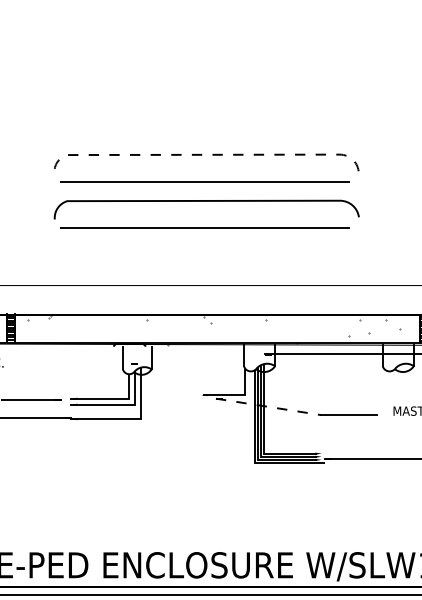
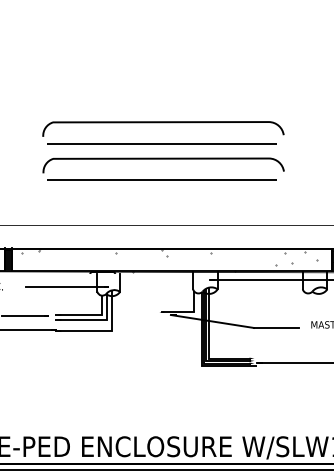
line: (205, 154) -> (162, 121), dashed -> solid
line: (83, 363) -> (66, 287), added
line: (269, 406) -> (213, 321), dashed -> solid

